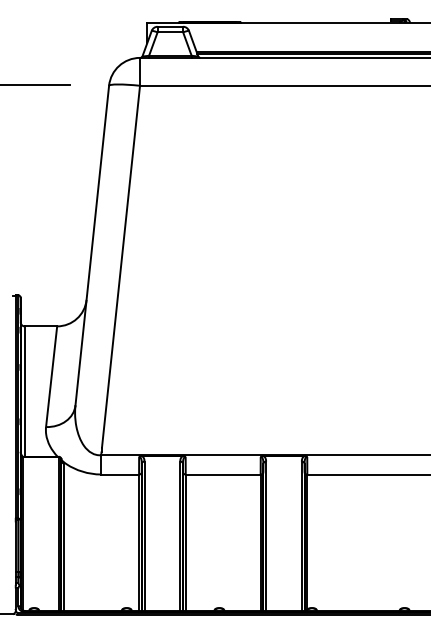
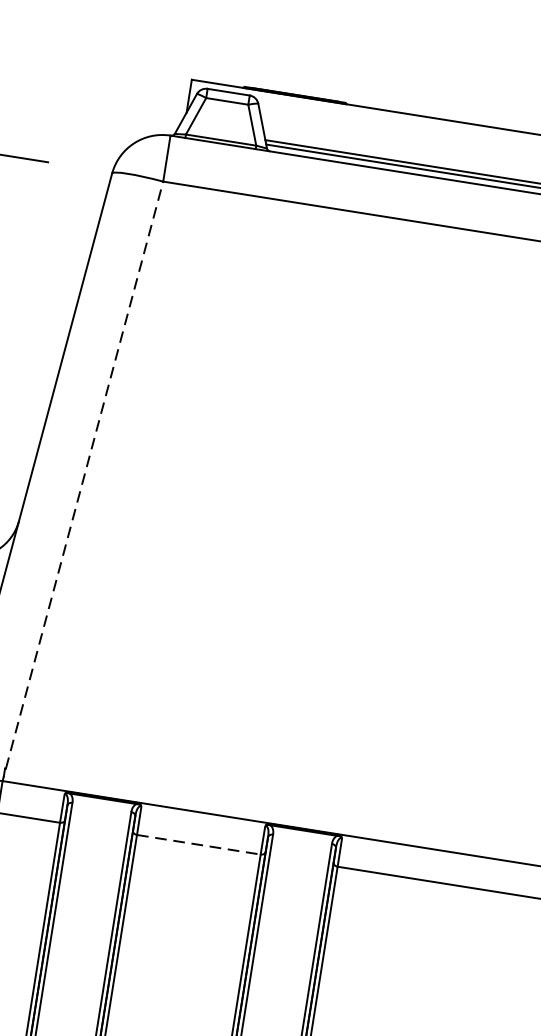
line: (121, 266) -> (85, 474), solid -> dashed
line: (223, 474) -> (199, 844), solid -> dashed

